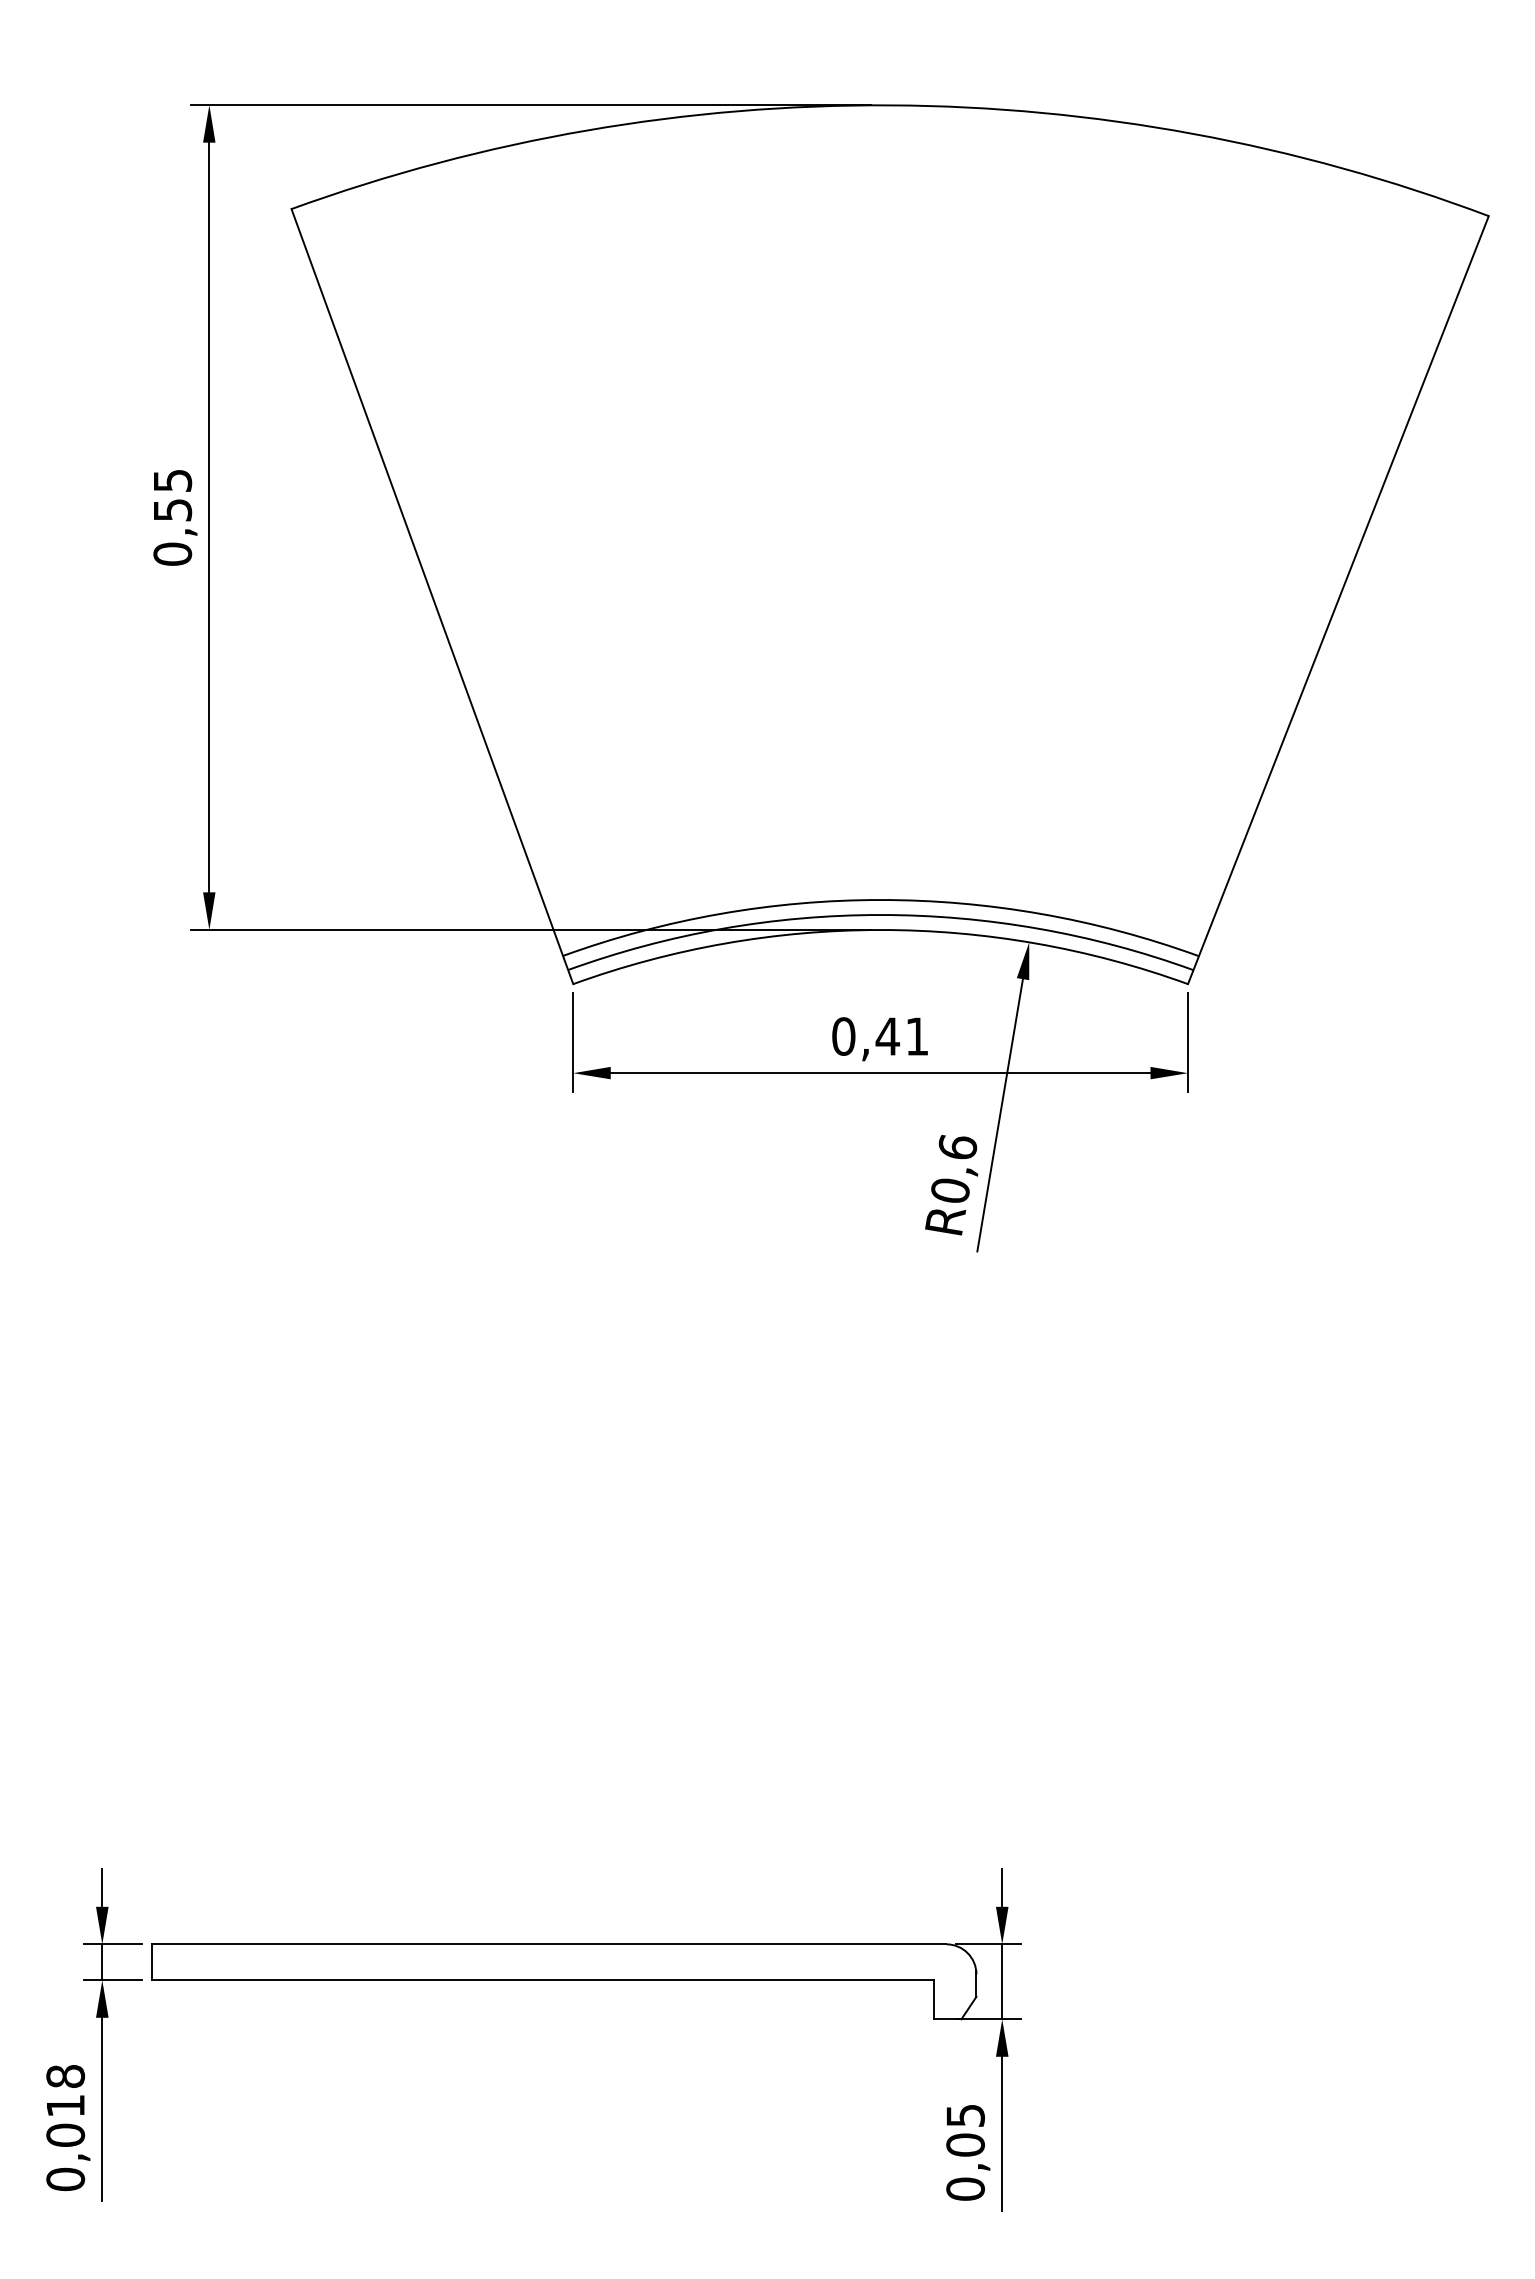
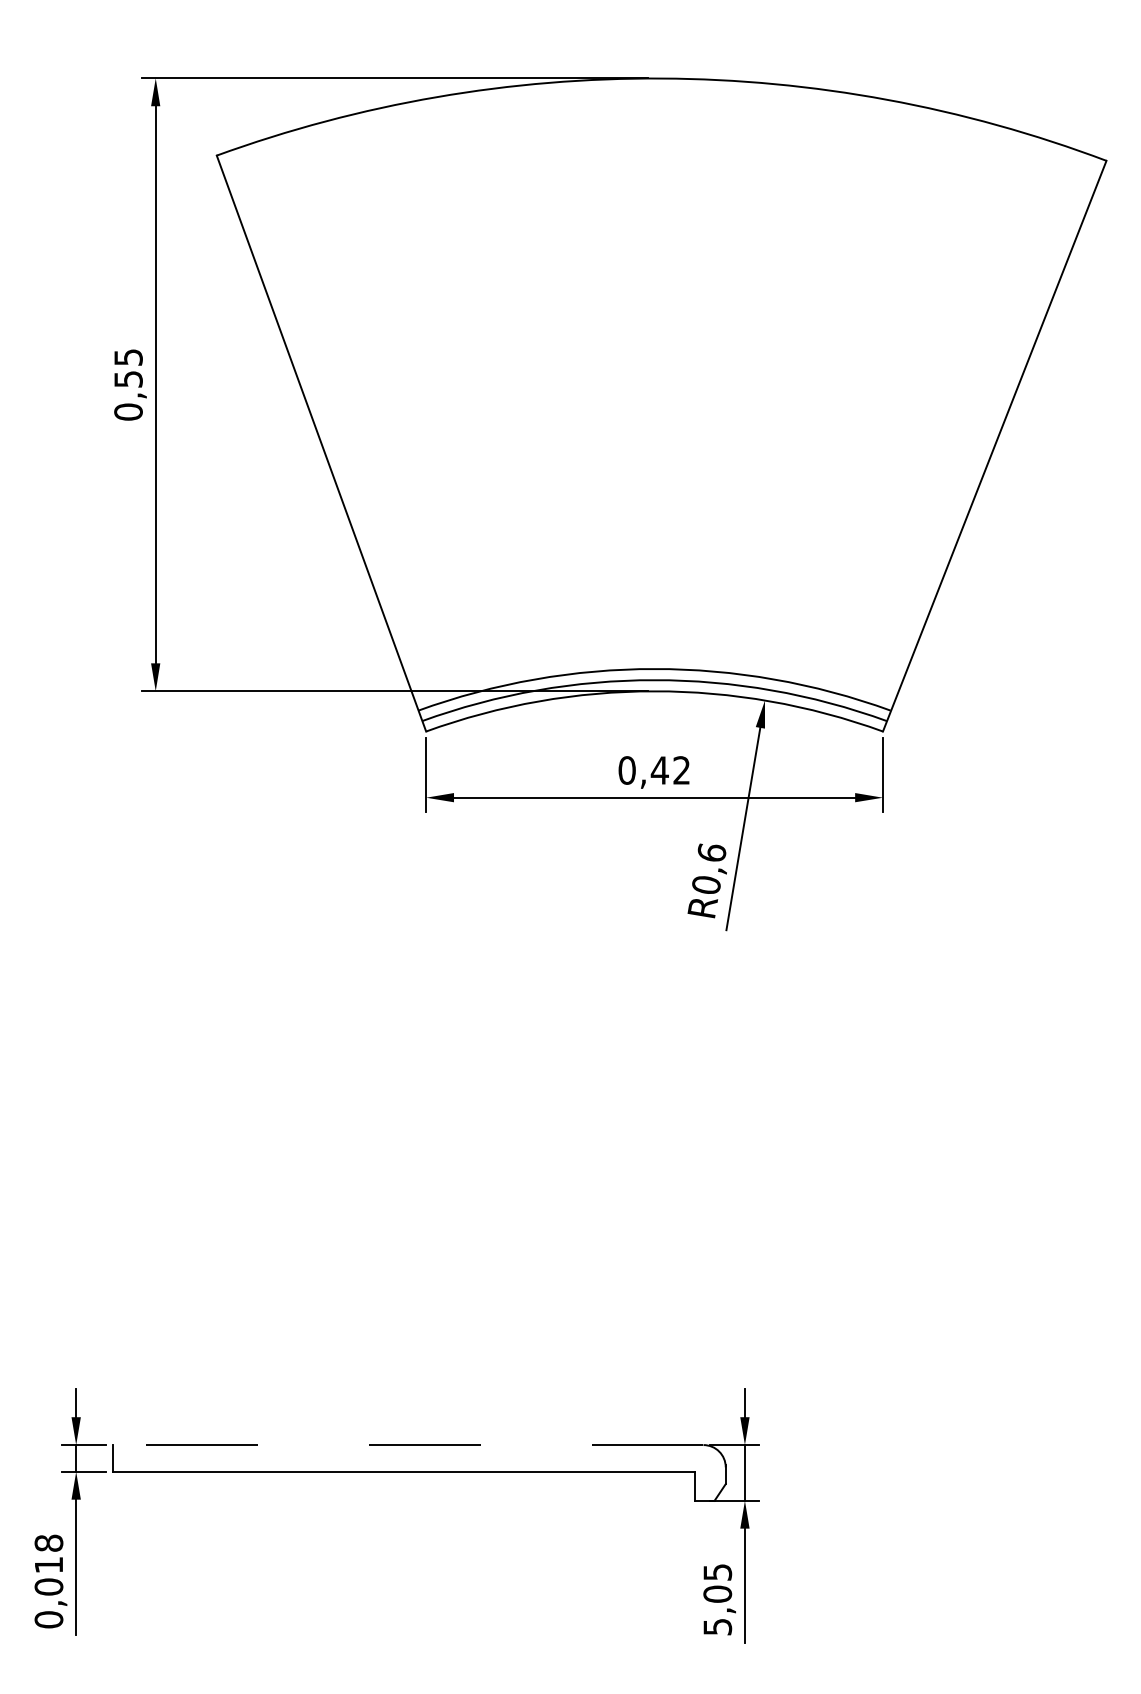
text: (916, 1036) -> (681, 770), 0,41 -> 0,42
line: (548, 1944) -> (407, 1445), solid -> dashed
text: (965, 2188) -> (717, 1626), 0,05 -> 5,05

